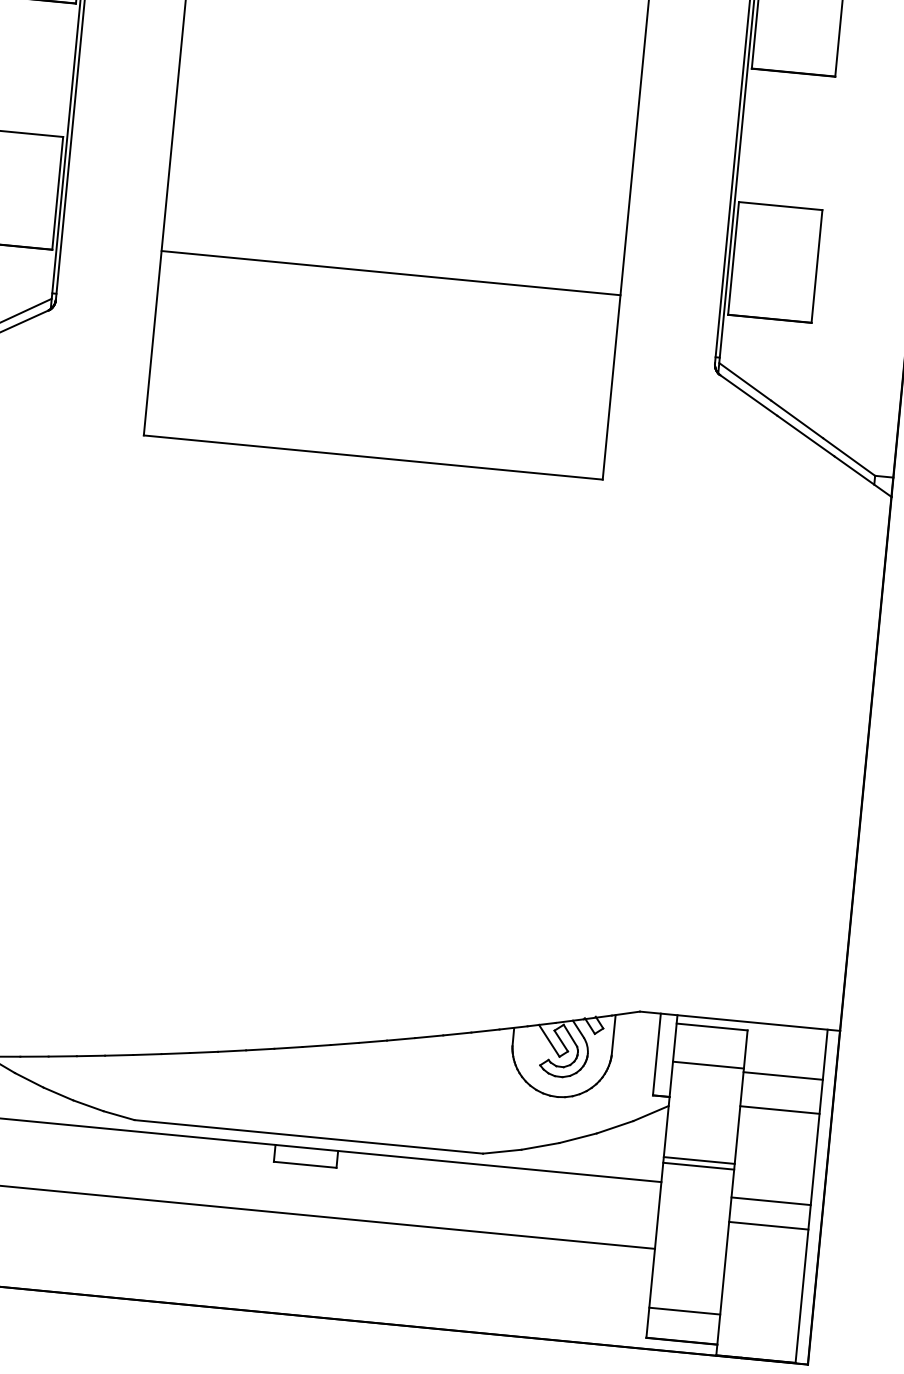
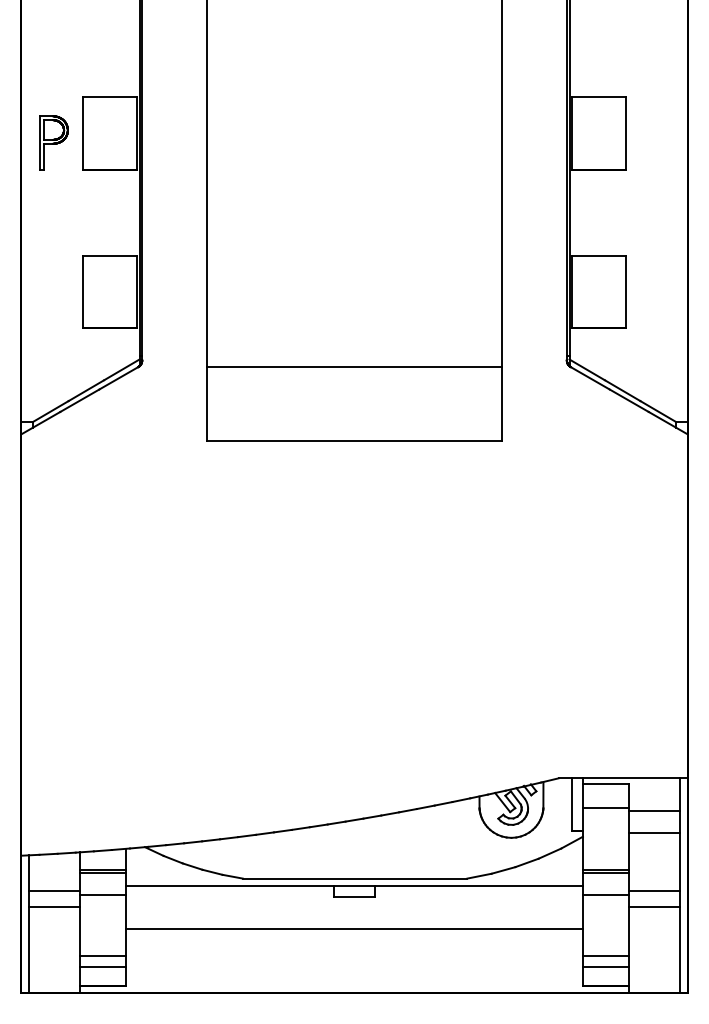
line: (391, 273) -> (354, 367), moved
line: (695, 1200) -> (605, 895), added
line: (686, 1293) -> (605, 955), added

